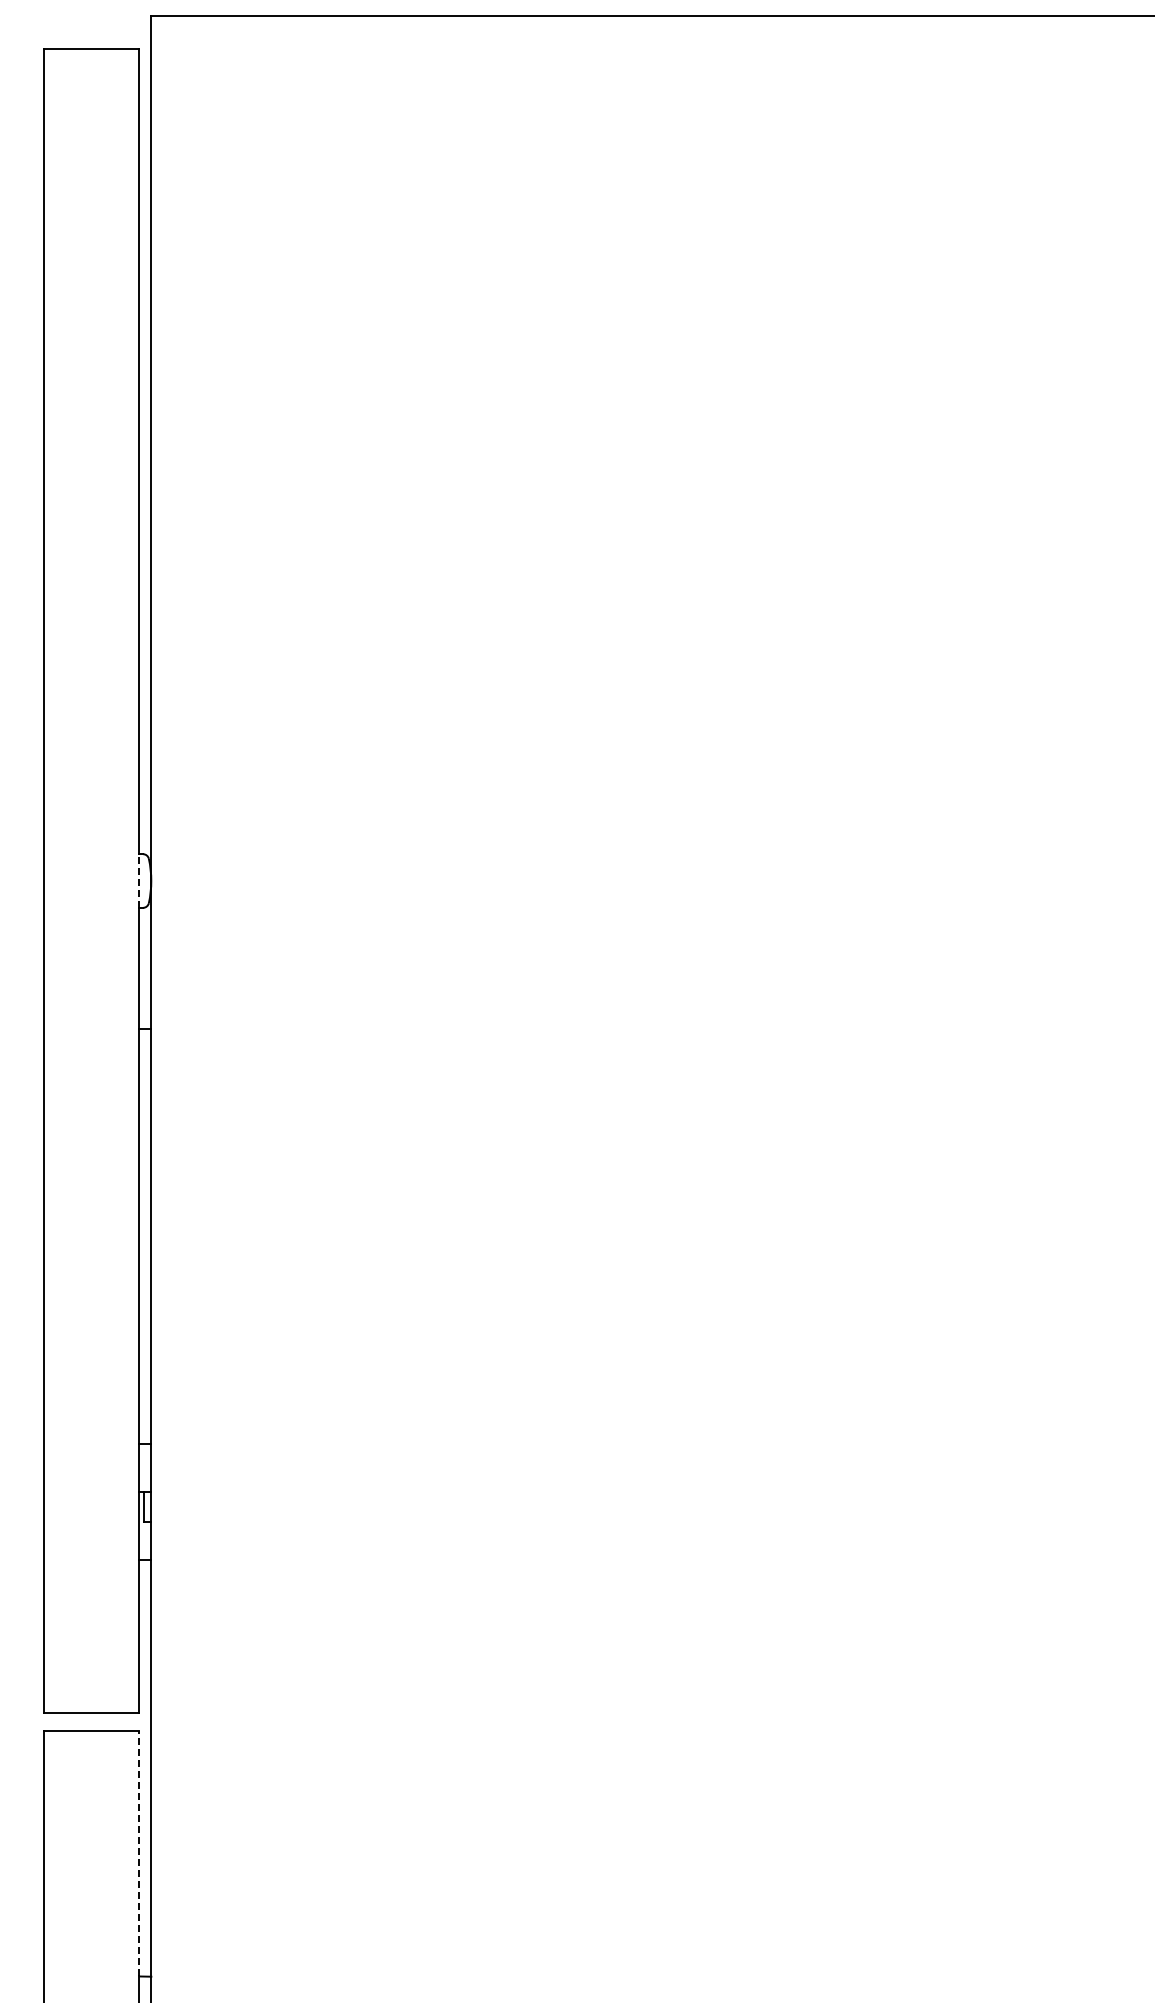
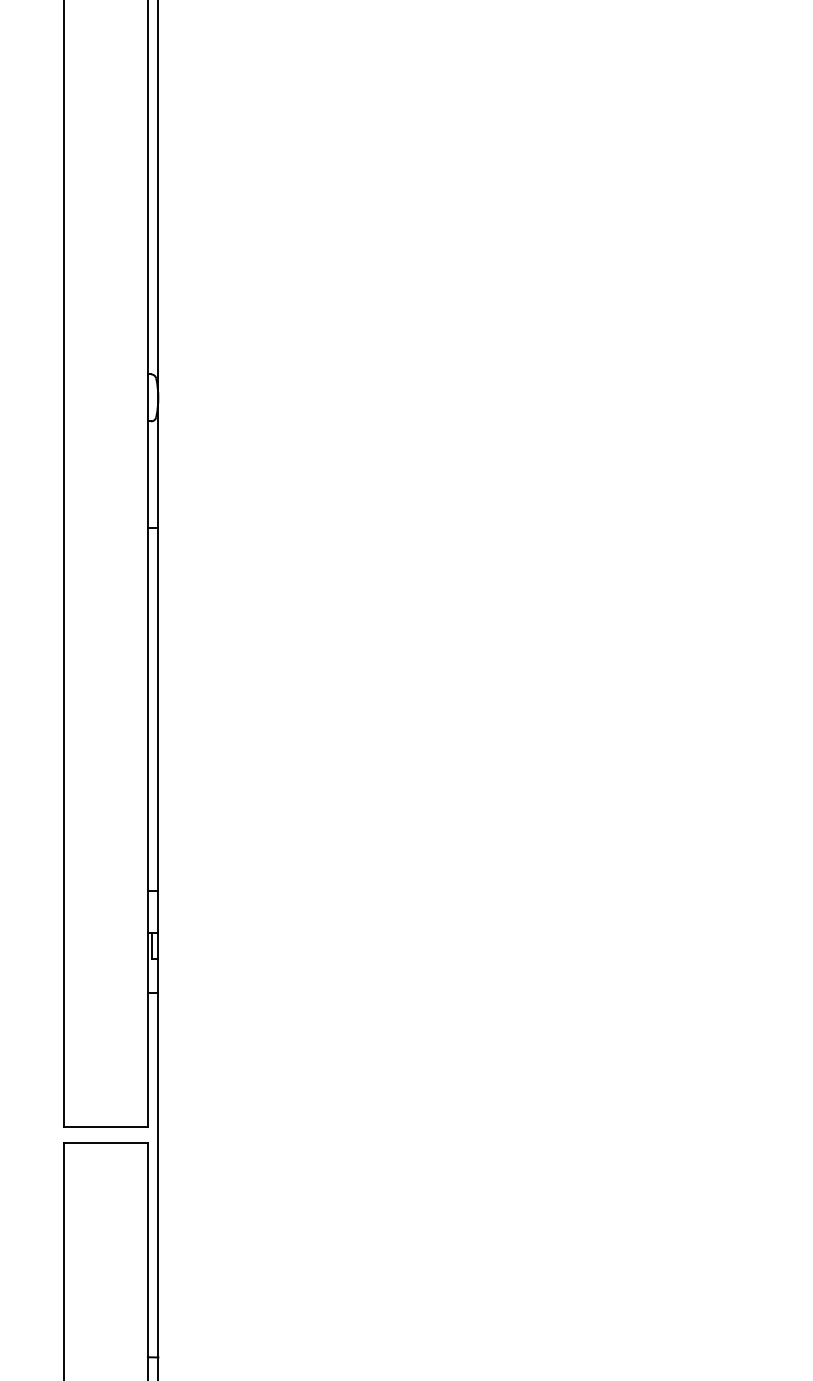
line: (139, 881) -> (148, 398), dashed -> solid
line: (139, 1853) -> (148, 1249), dashed -> solid

